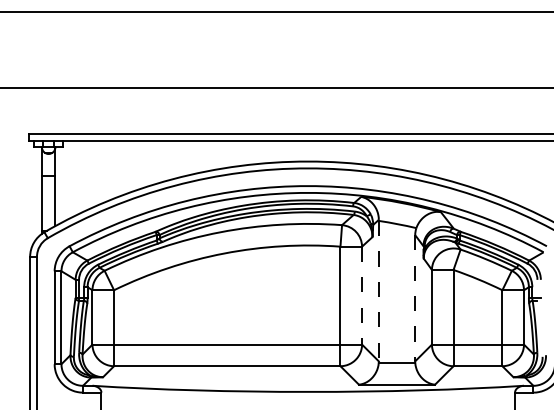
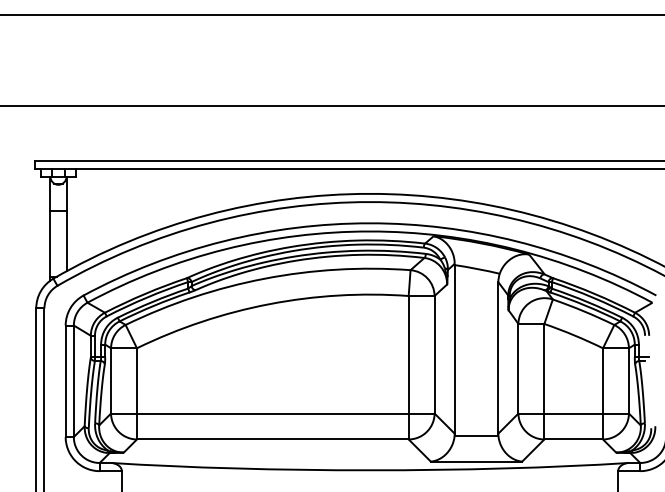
line: (378, 291) -> (454, 349), dashed -> solid
line: (361, 295) -> (434, 354), dashed -> solid
line: (415, 297) -> (498, 357), dashed -> solid

